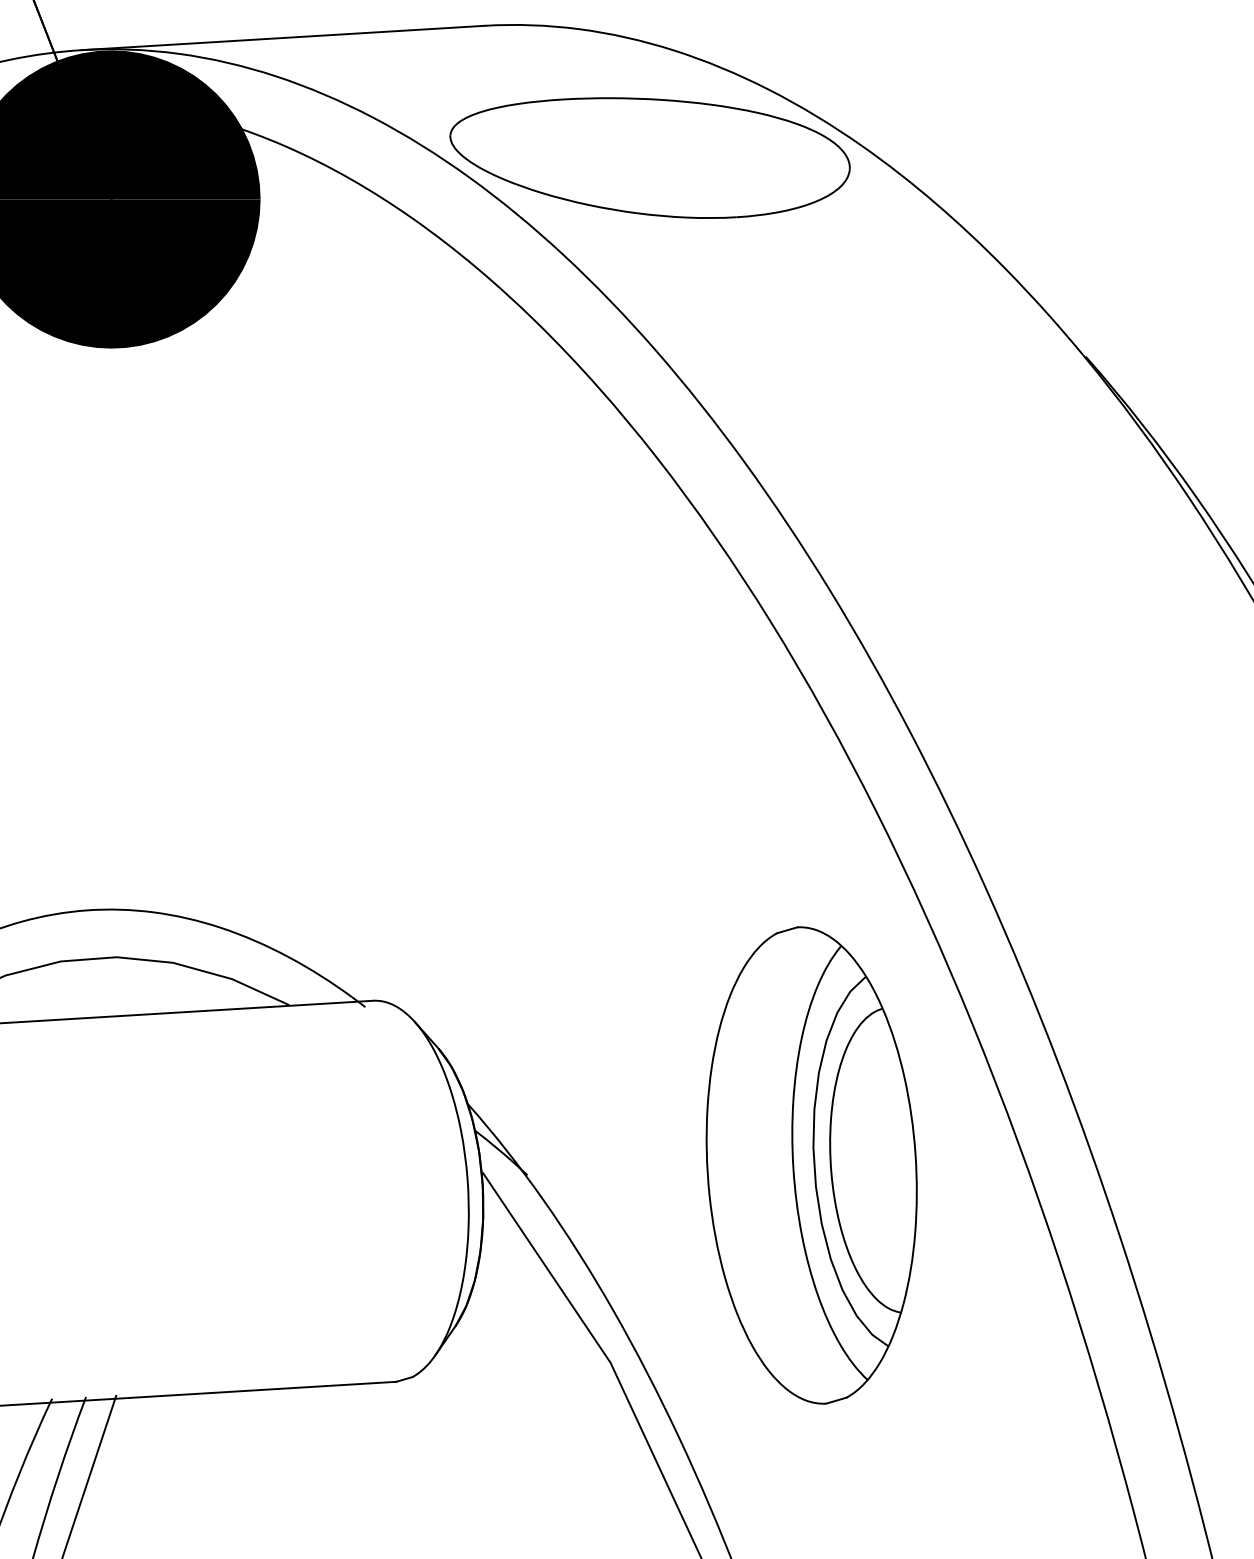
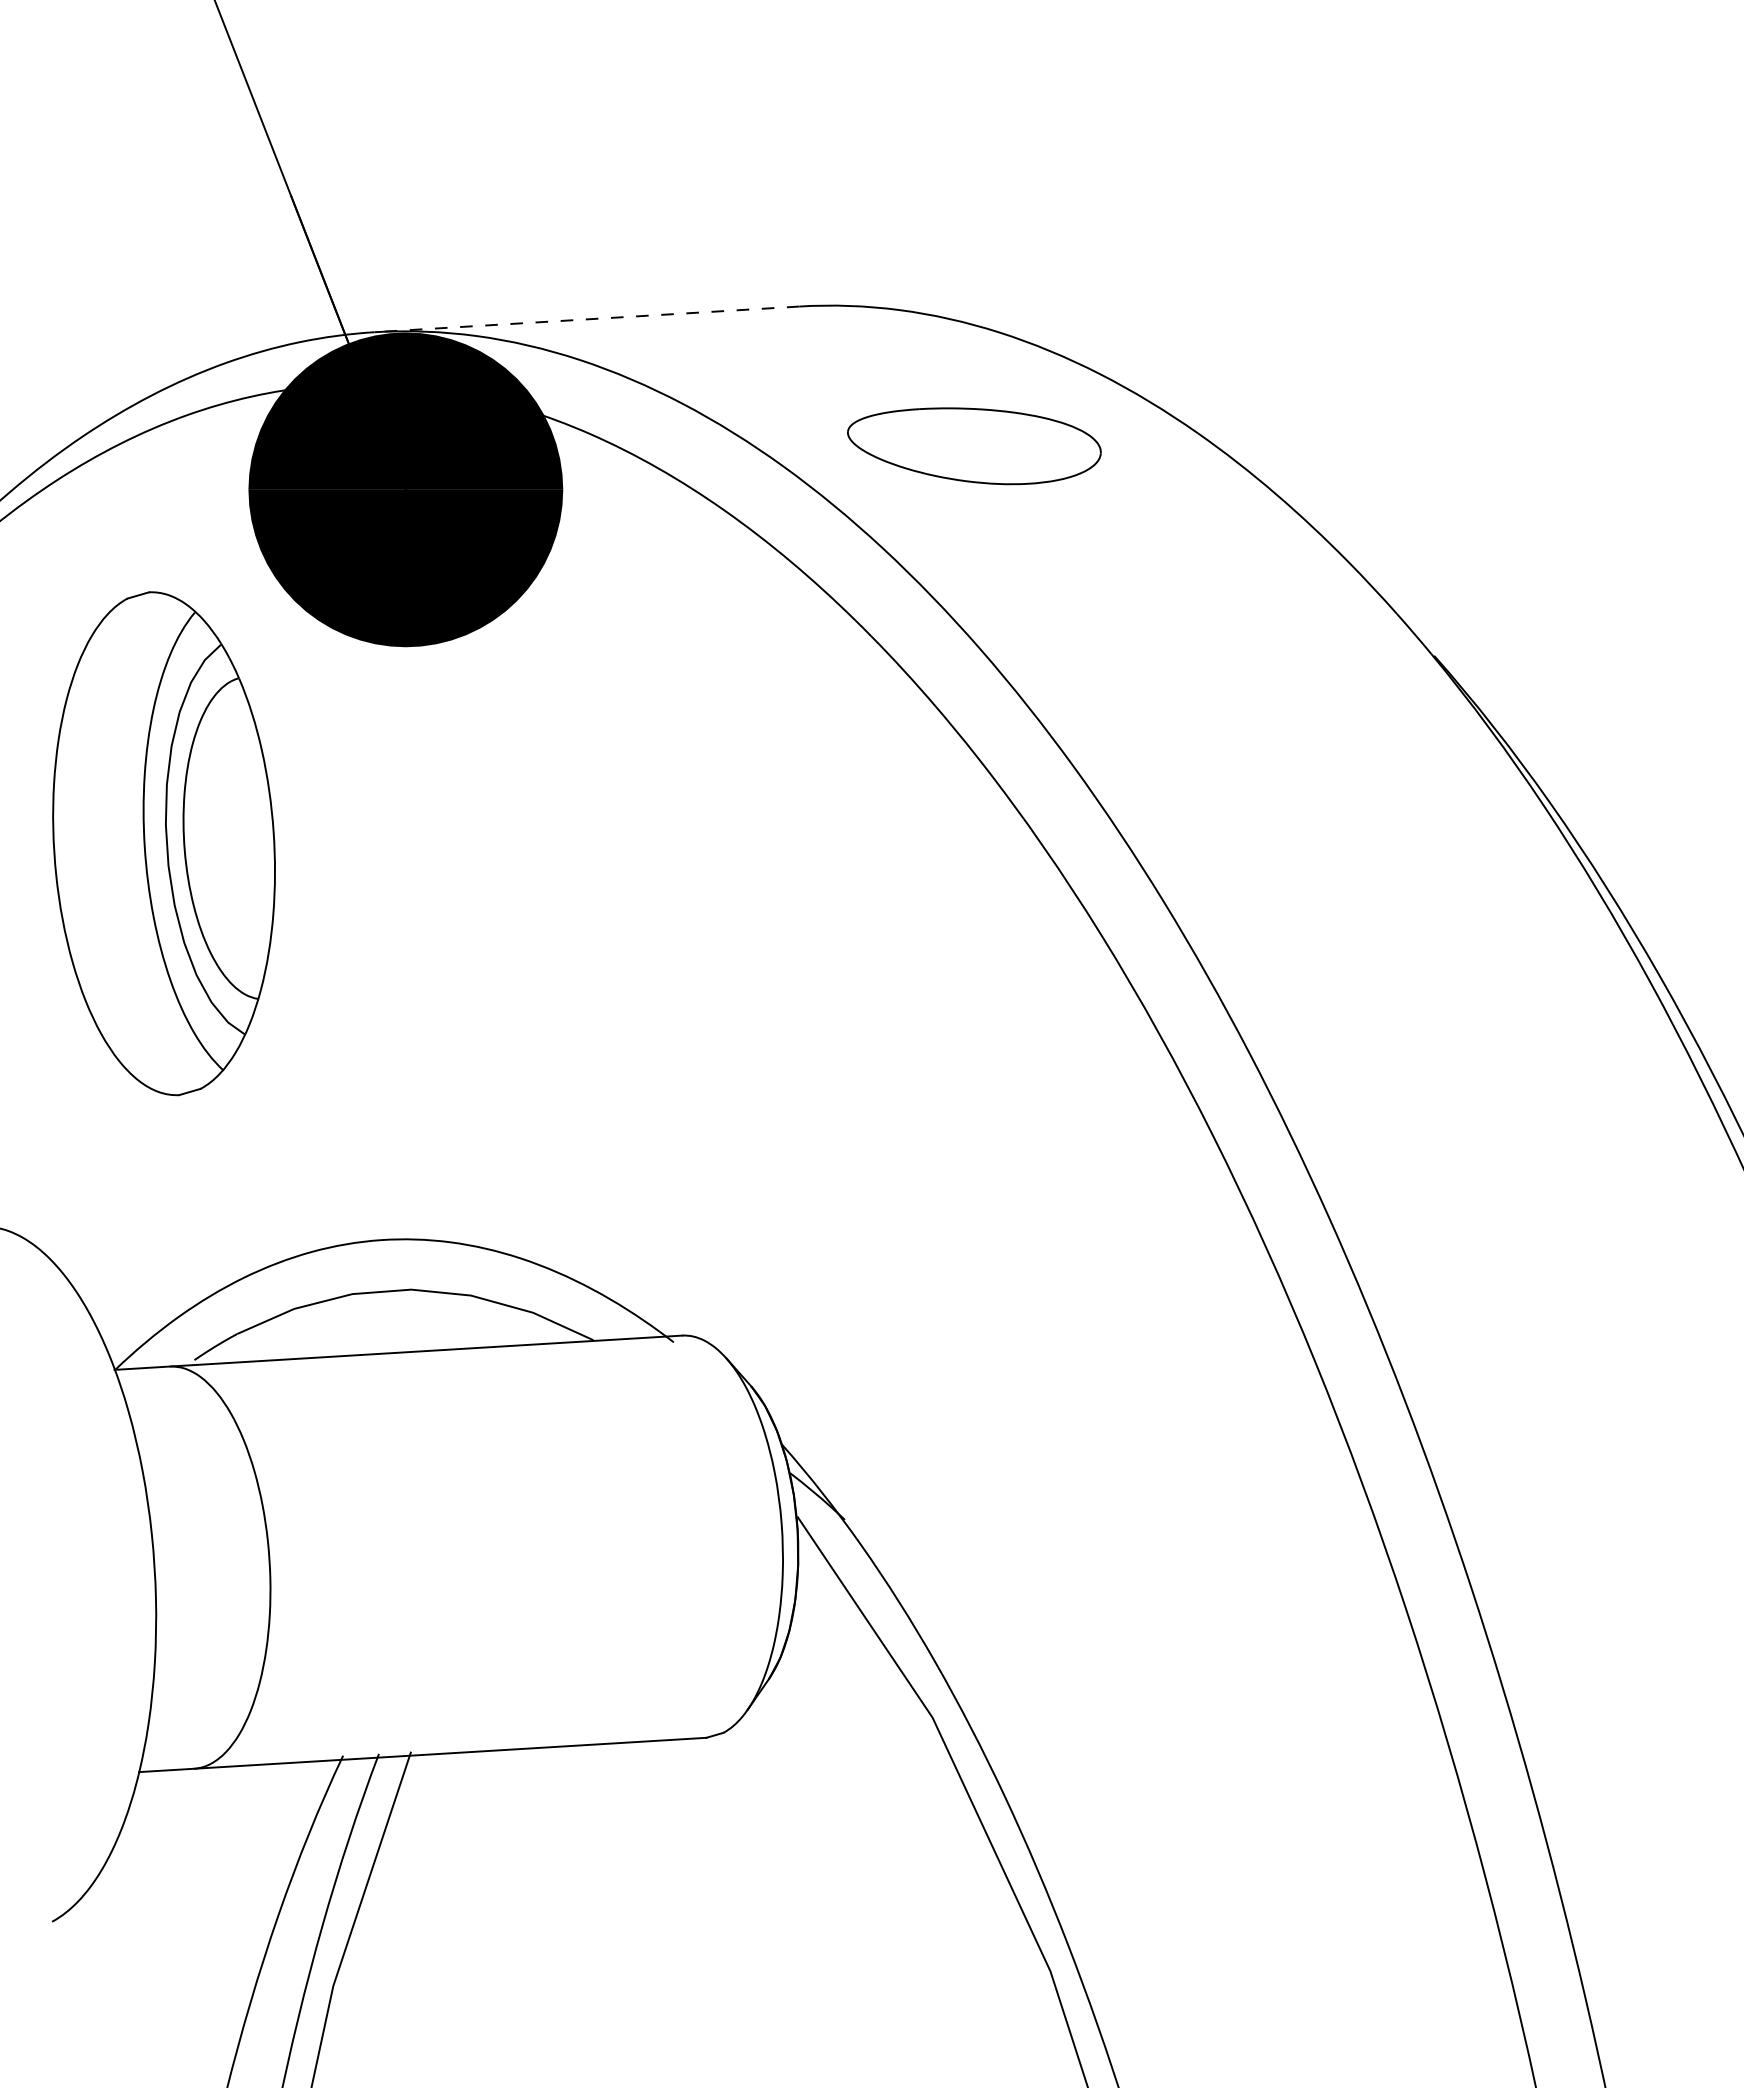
line: (282, 38) -> (586, 319), solid -> dashed
part: (650, 158) -> (974, 446), size x0.6
part: (811, 1165) -> (1144, 1509), removed

